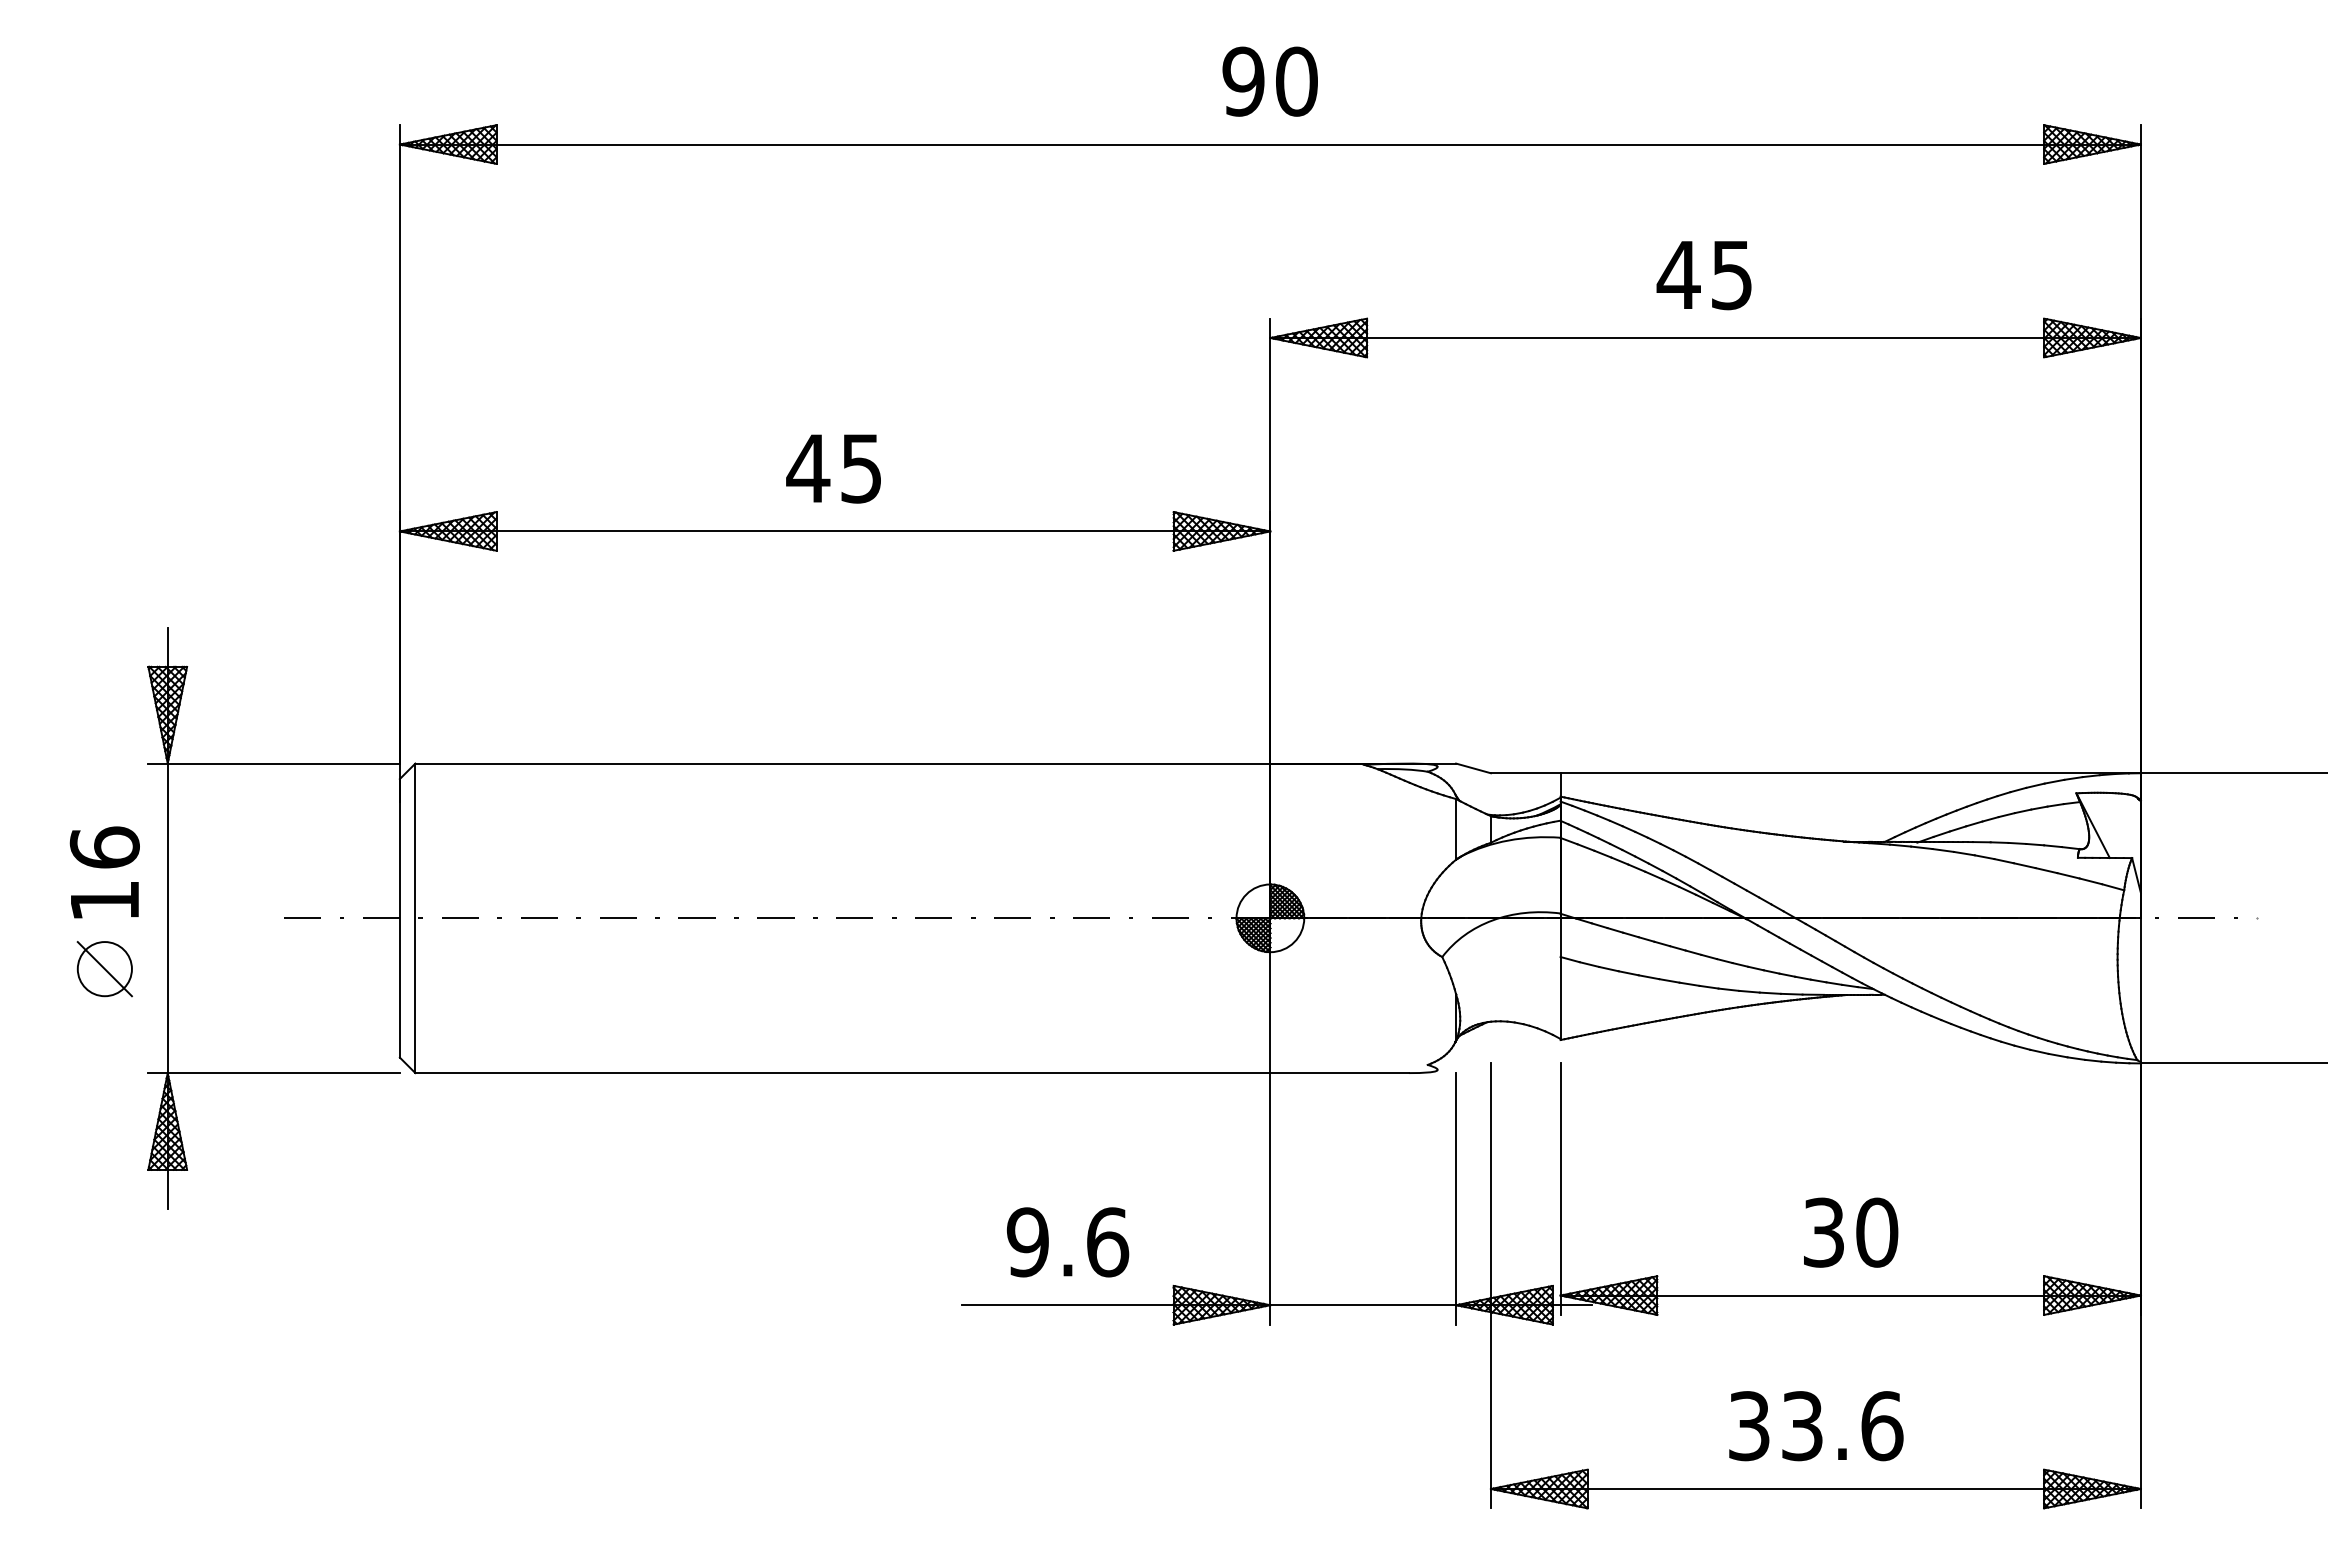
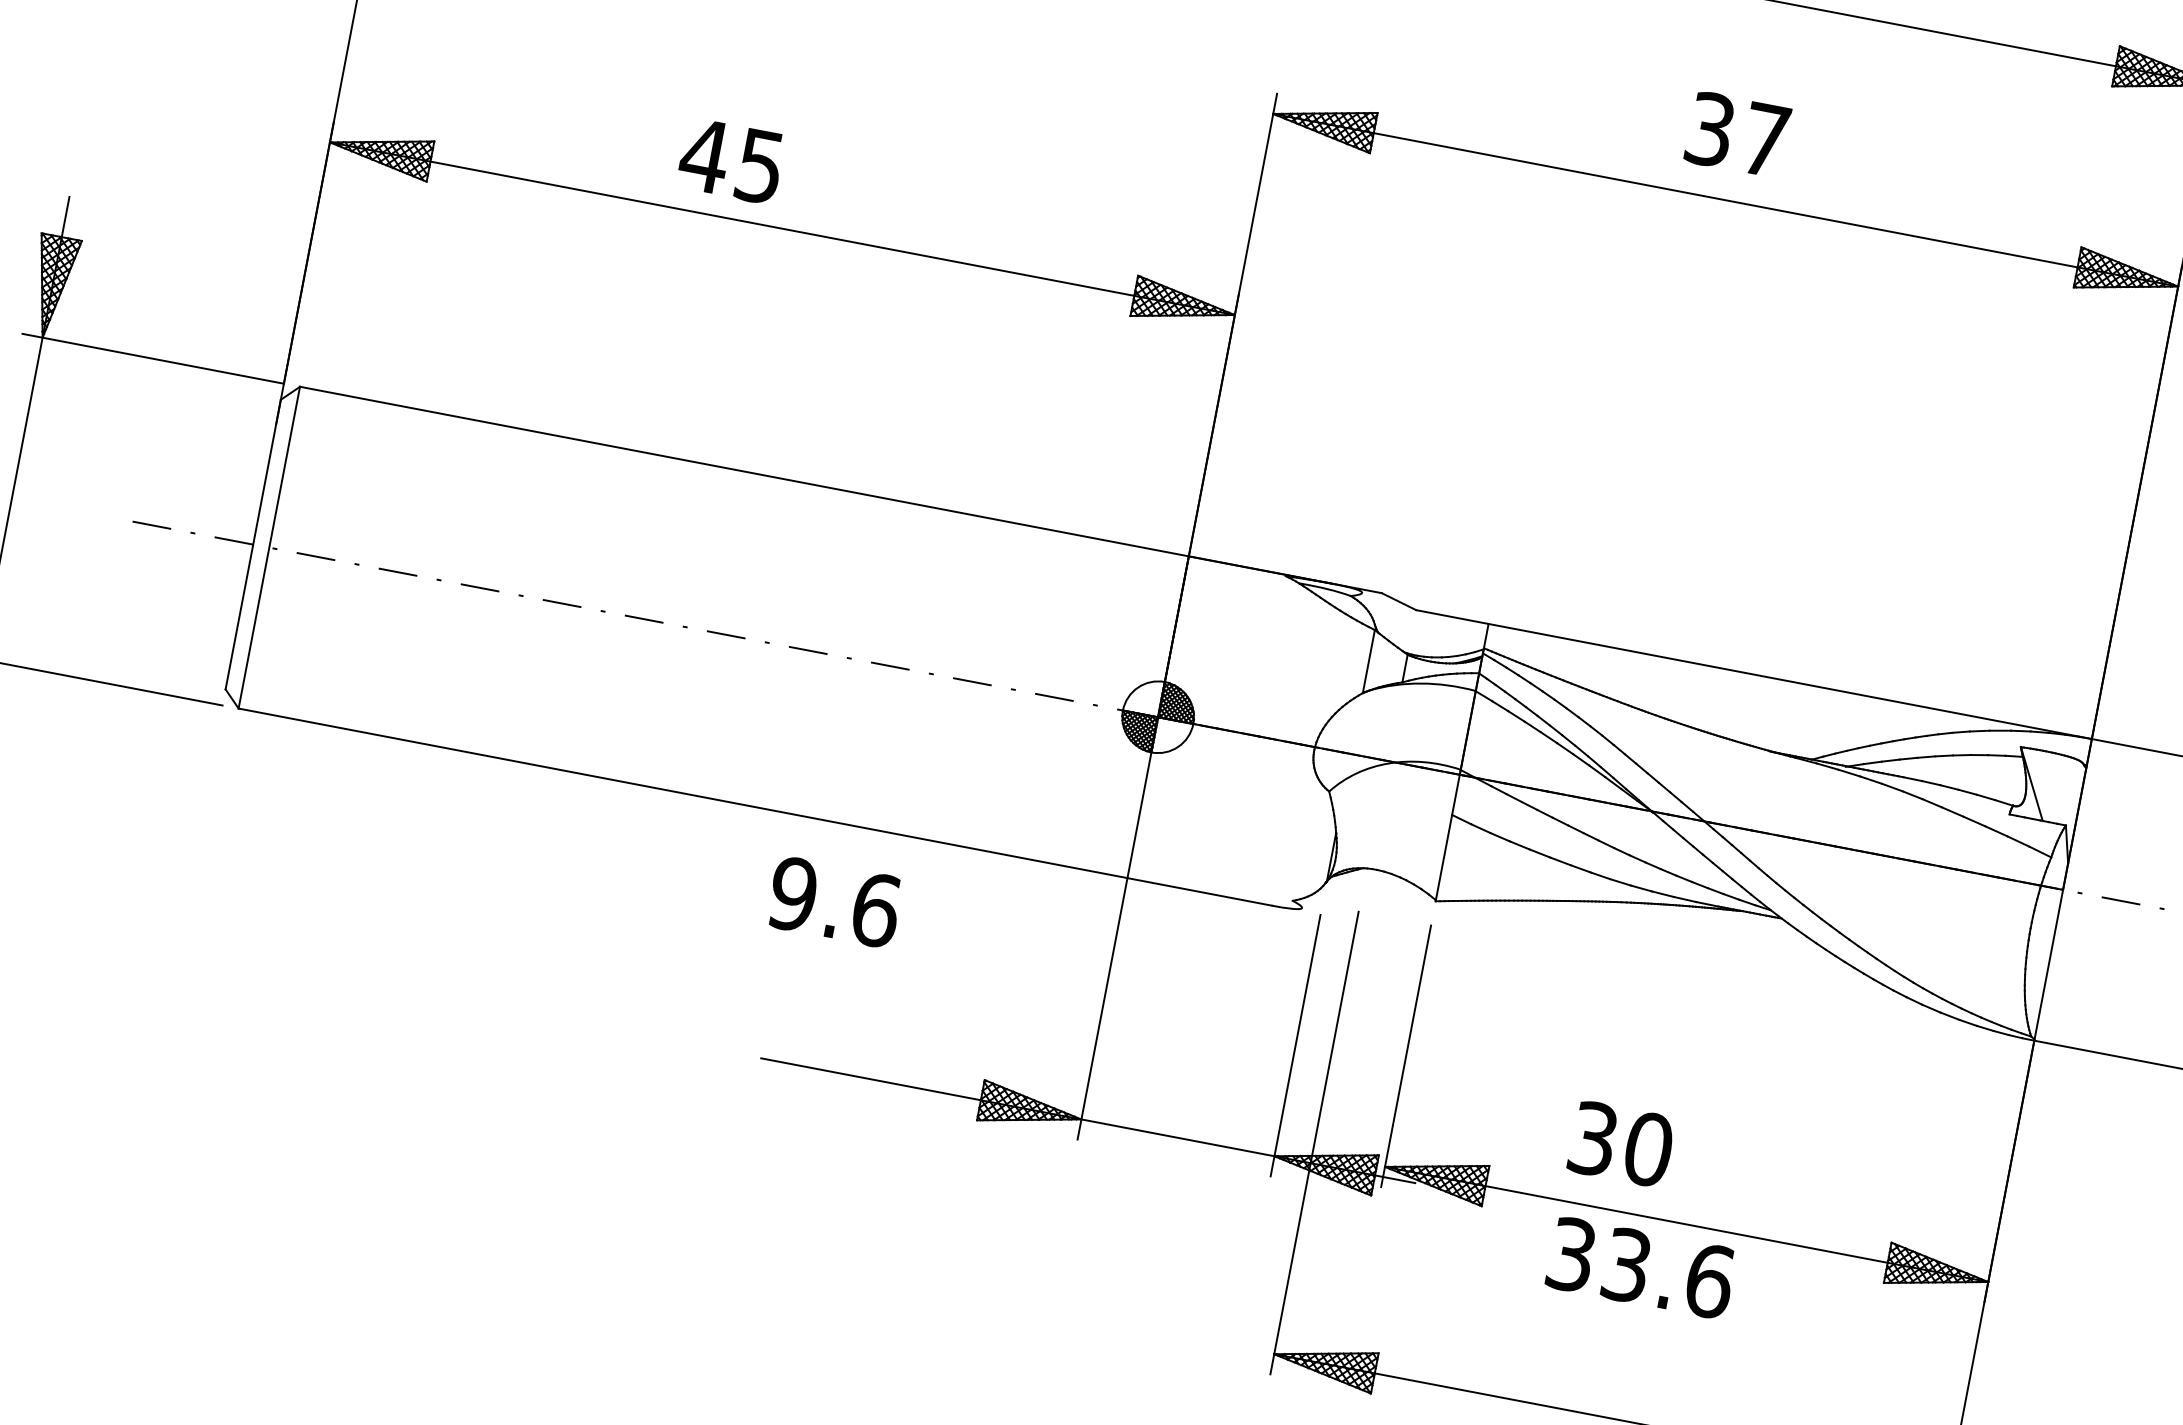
text: (1703, 275) -> (1735, 134), 45 -> 37
text: (833, 468) -> (731, 160), moved
text: (1851, 1232) -> (1621, 1144), moved
text: (1068, 1242) -> (835, 902), moved
text: (1816, 1426) -> (1641, 1268), moved

